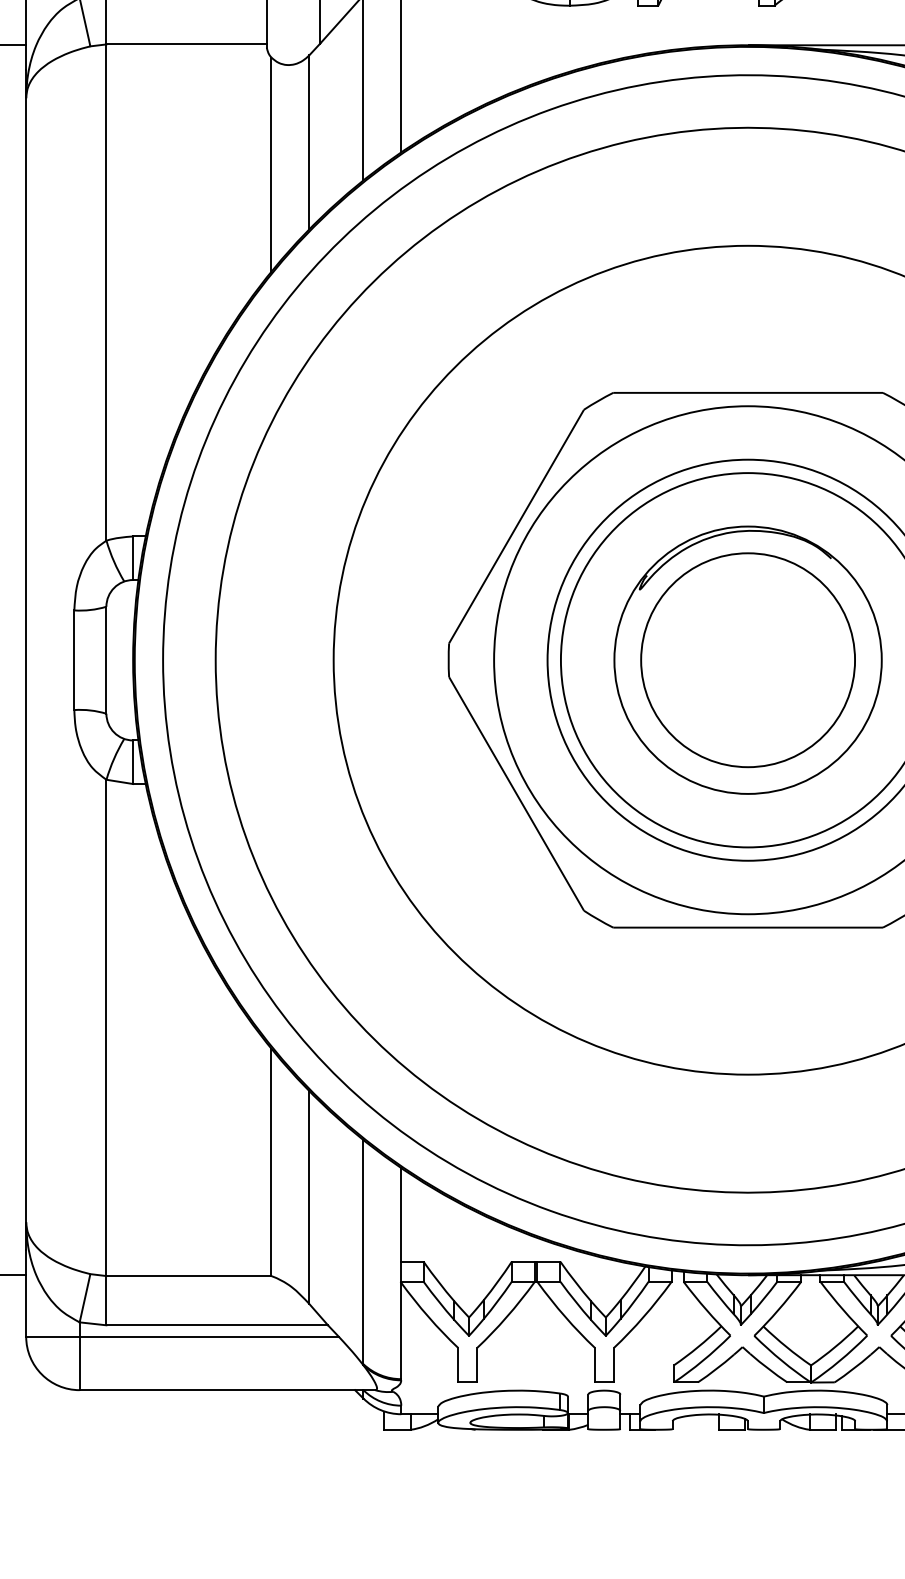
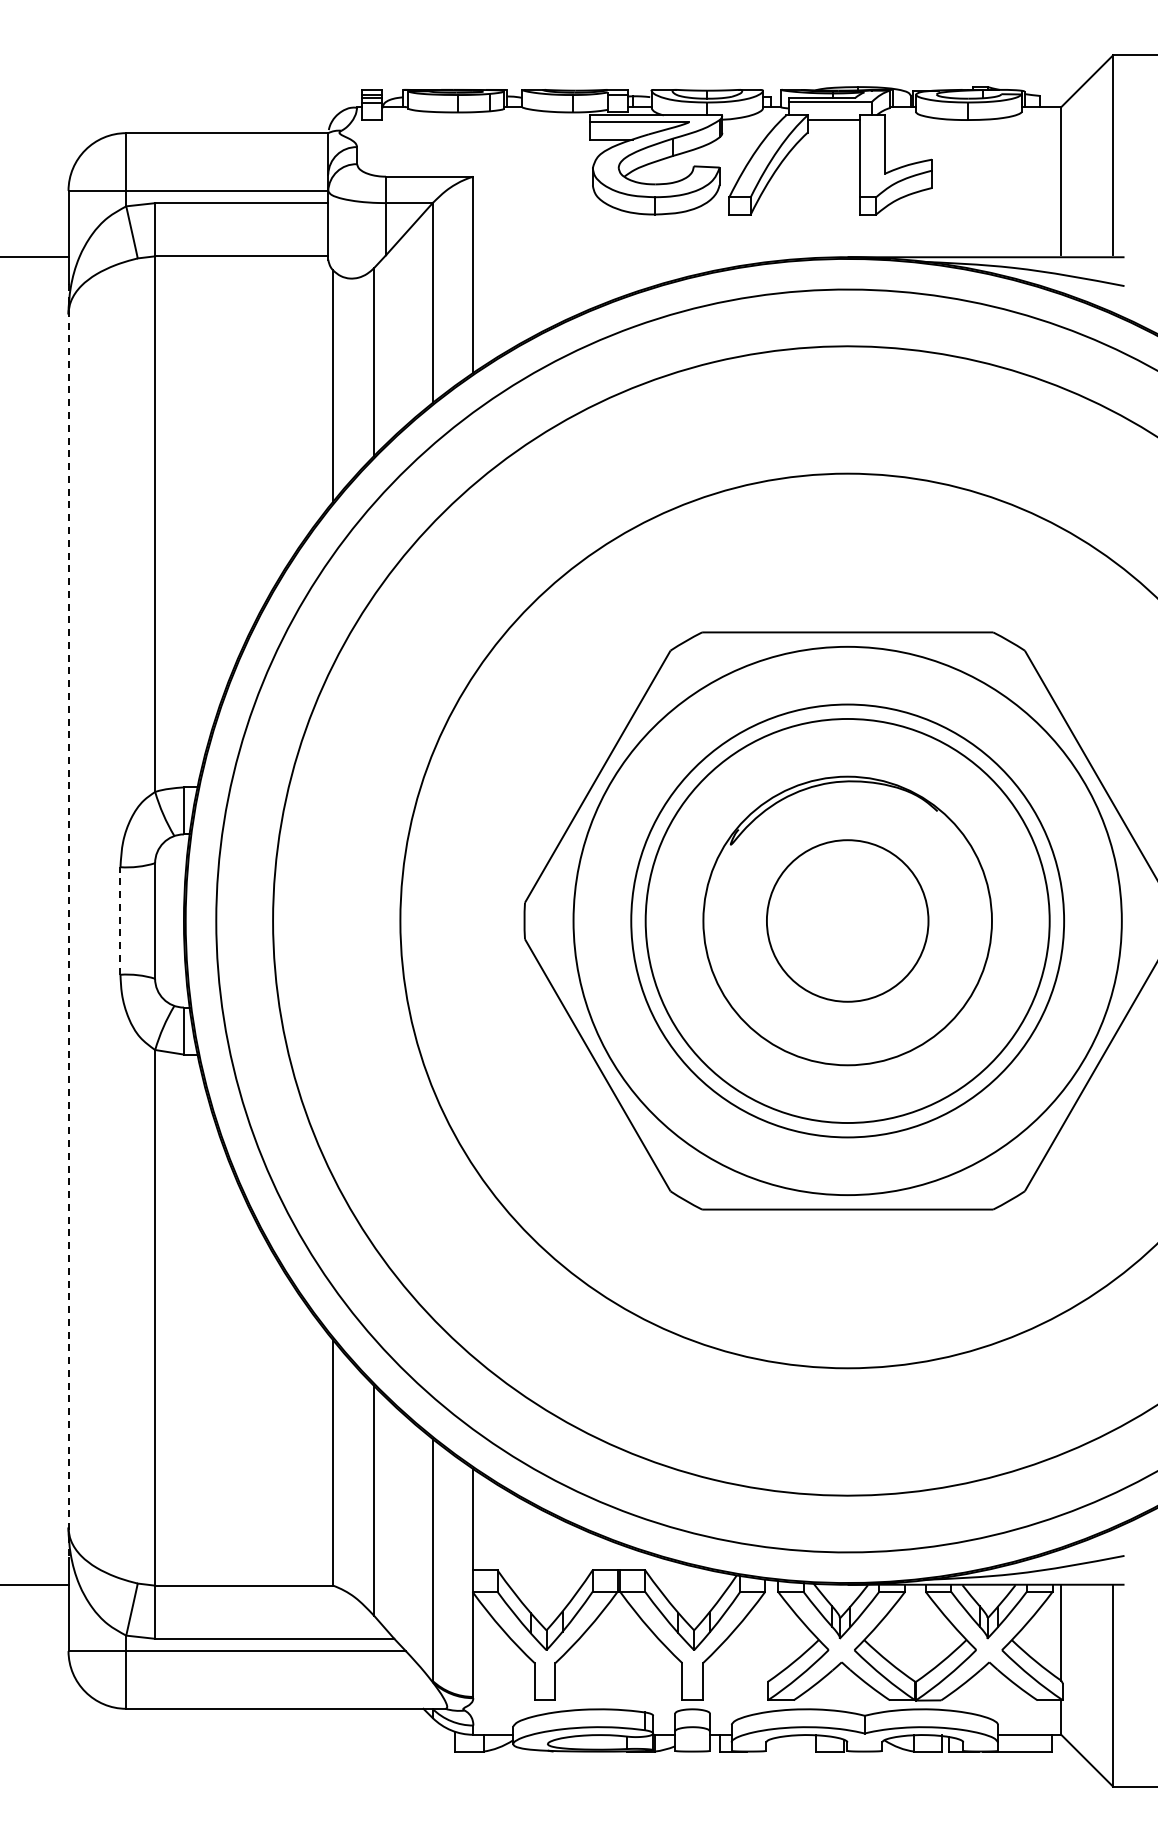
circle: (747, 659) -> (847, 920), size x0.7
line: (26, 660) -> (68, 921), solid -> dashed
line: (74, 660) -> (120, 921), solid -> dashed

